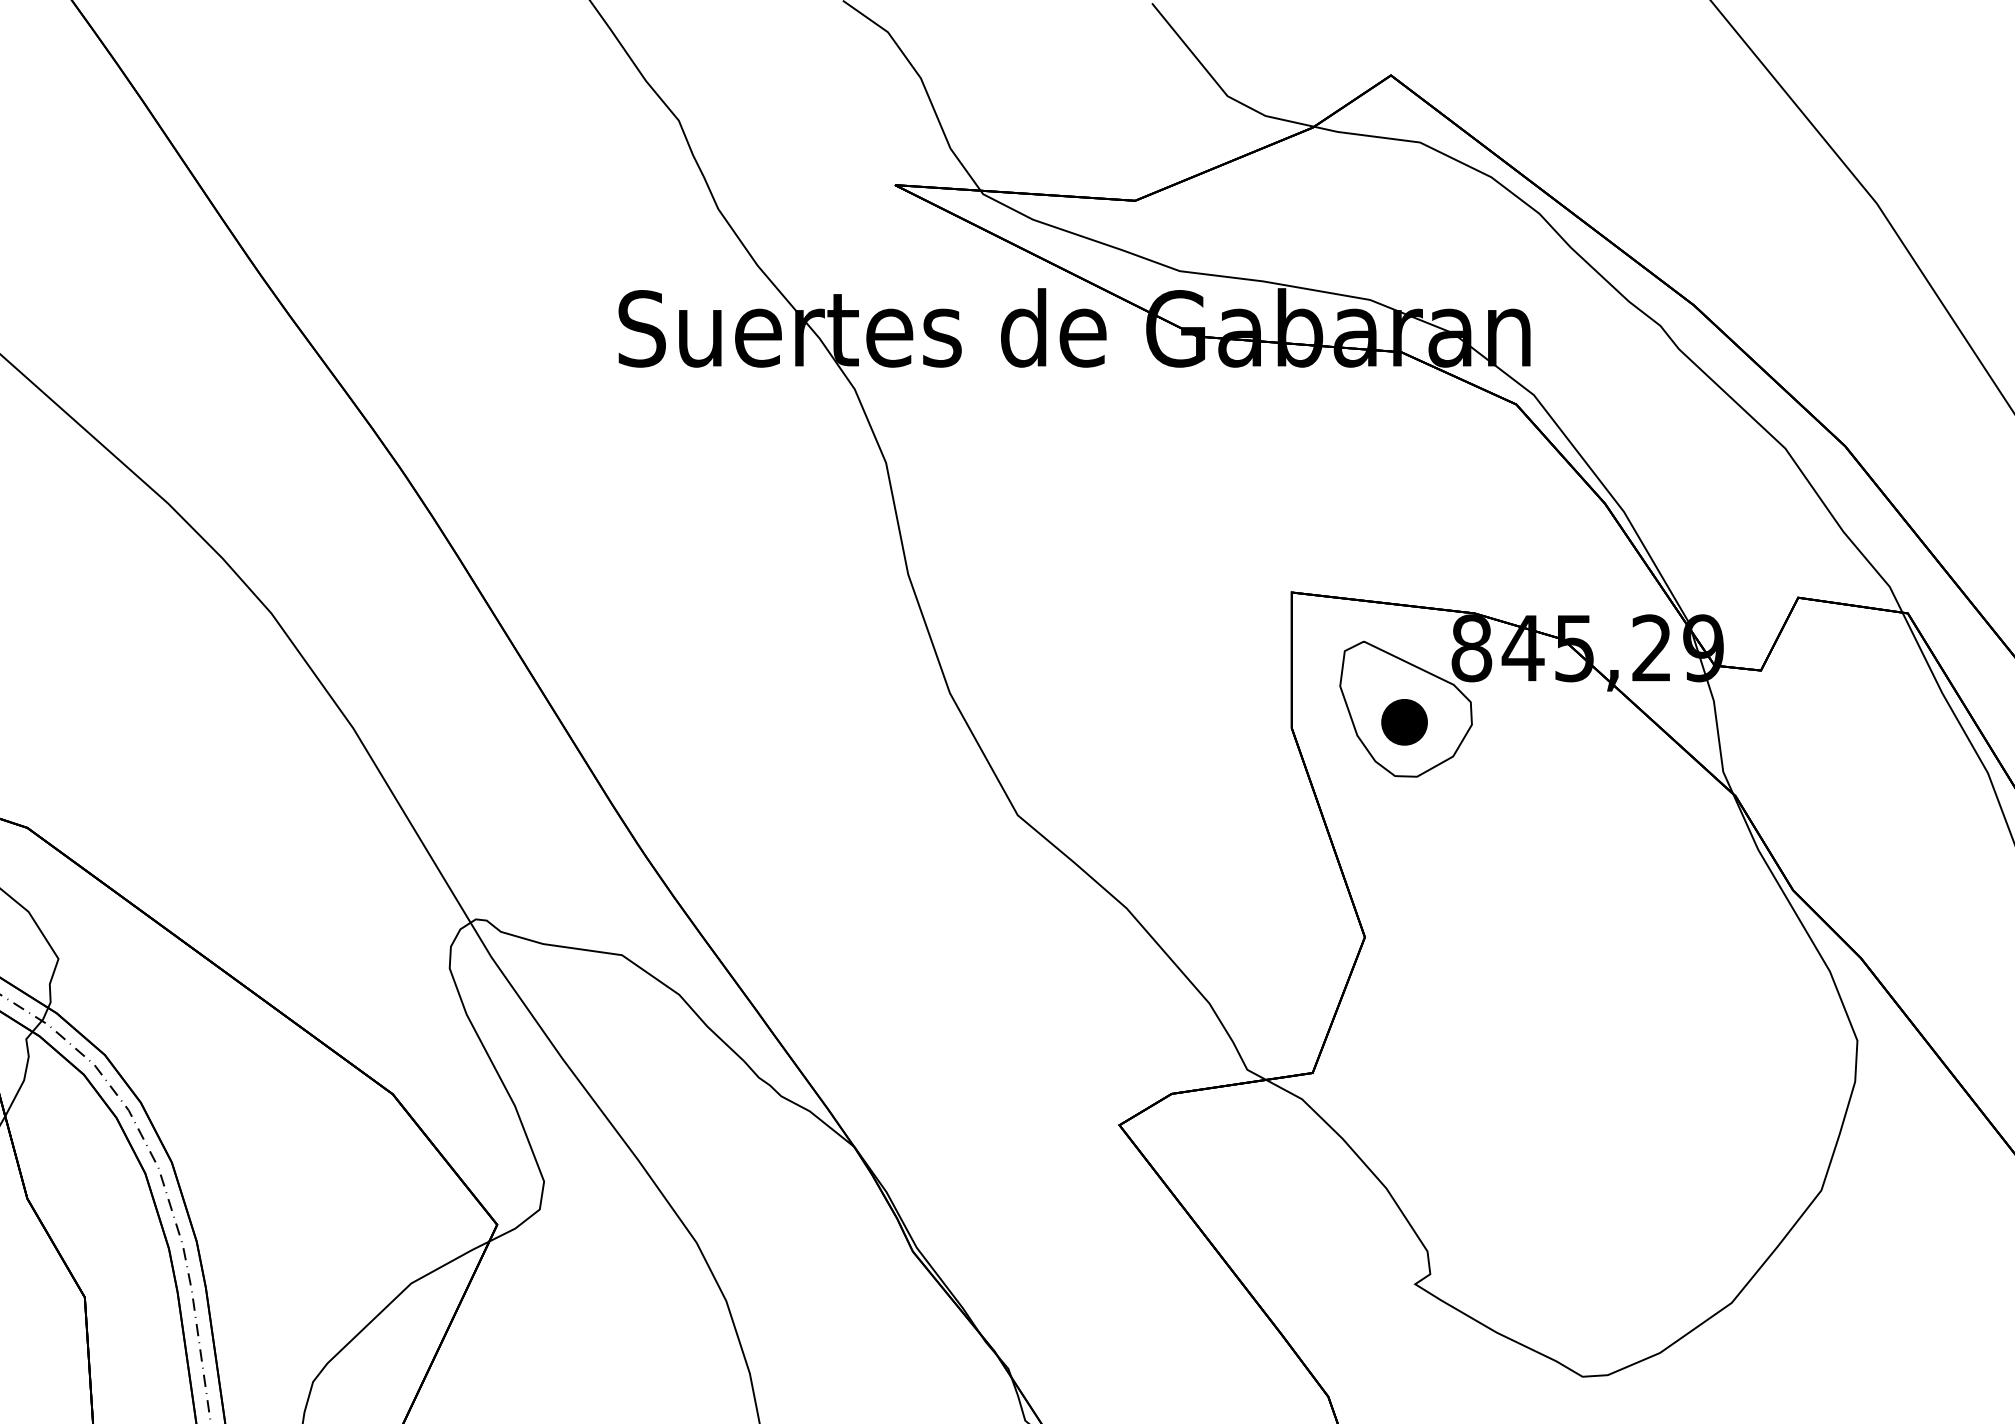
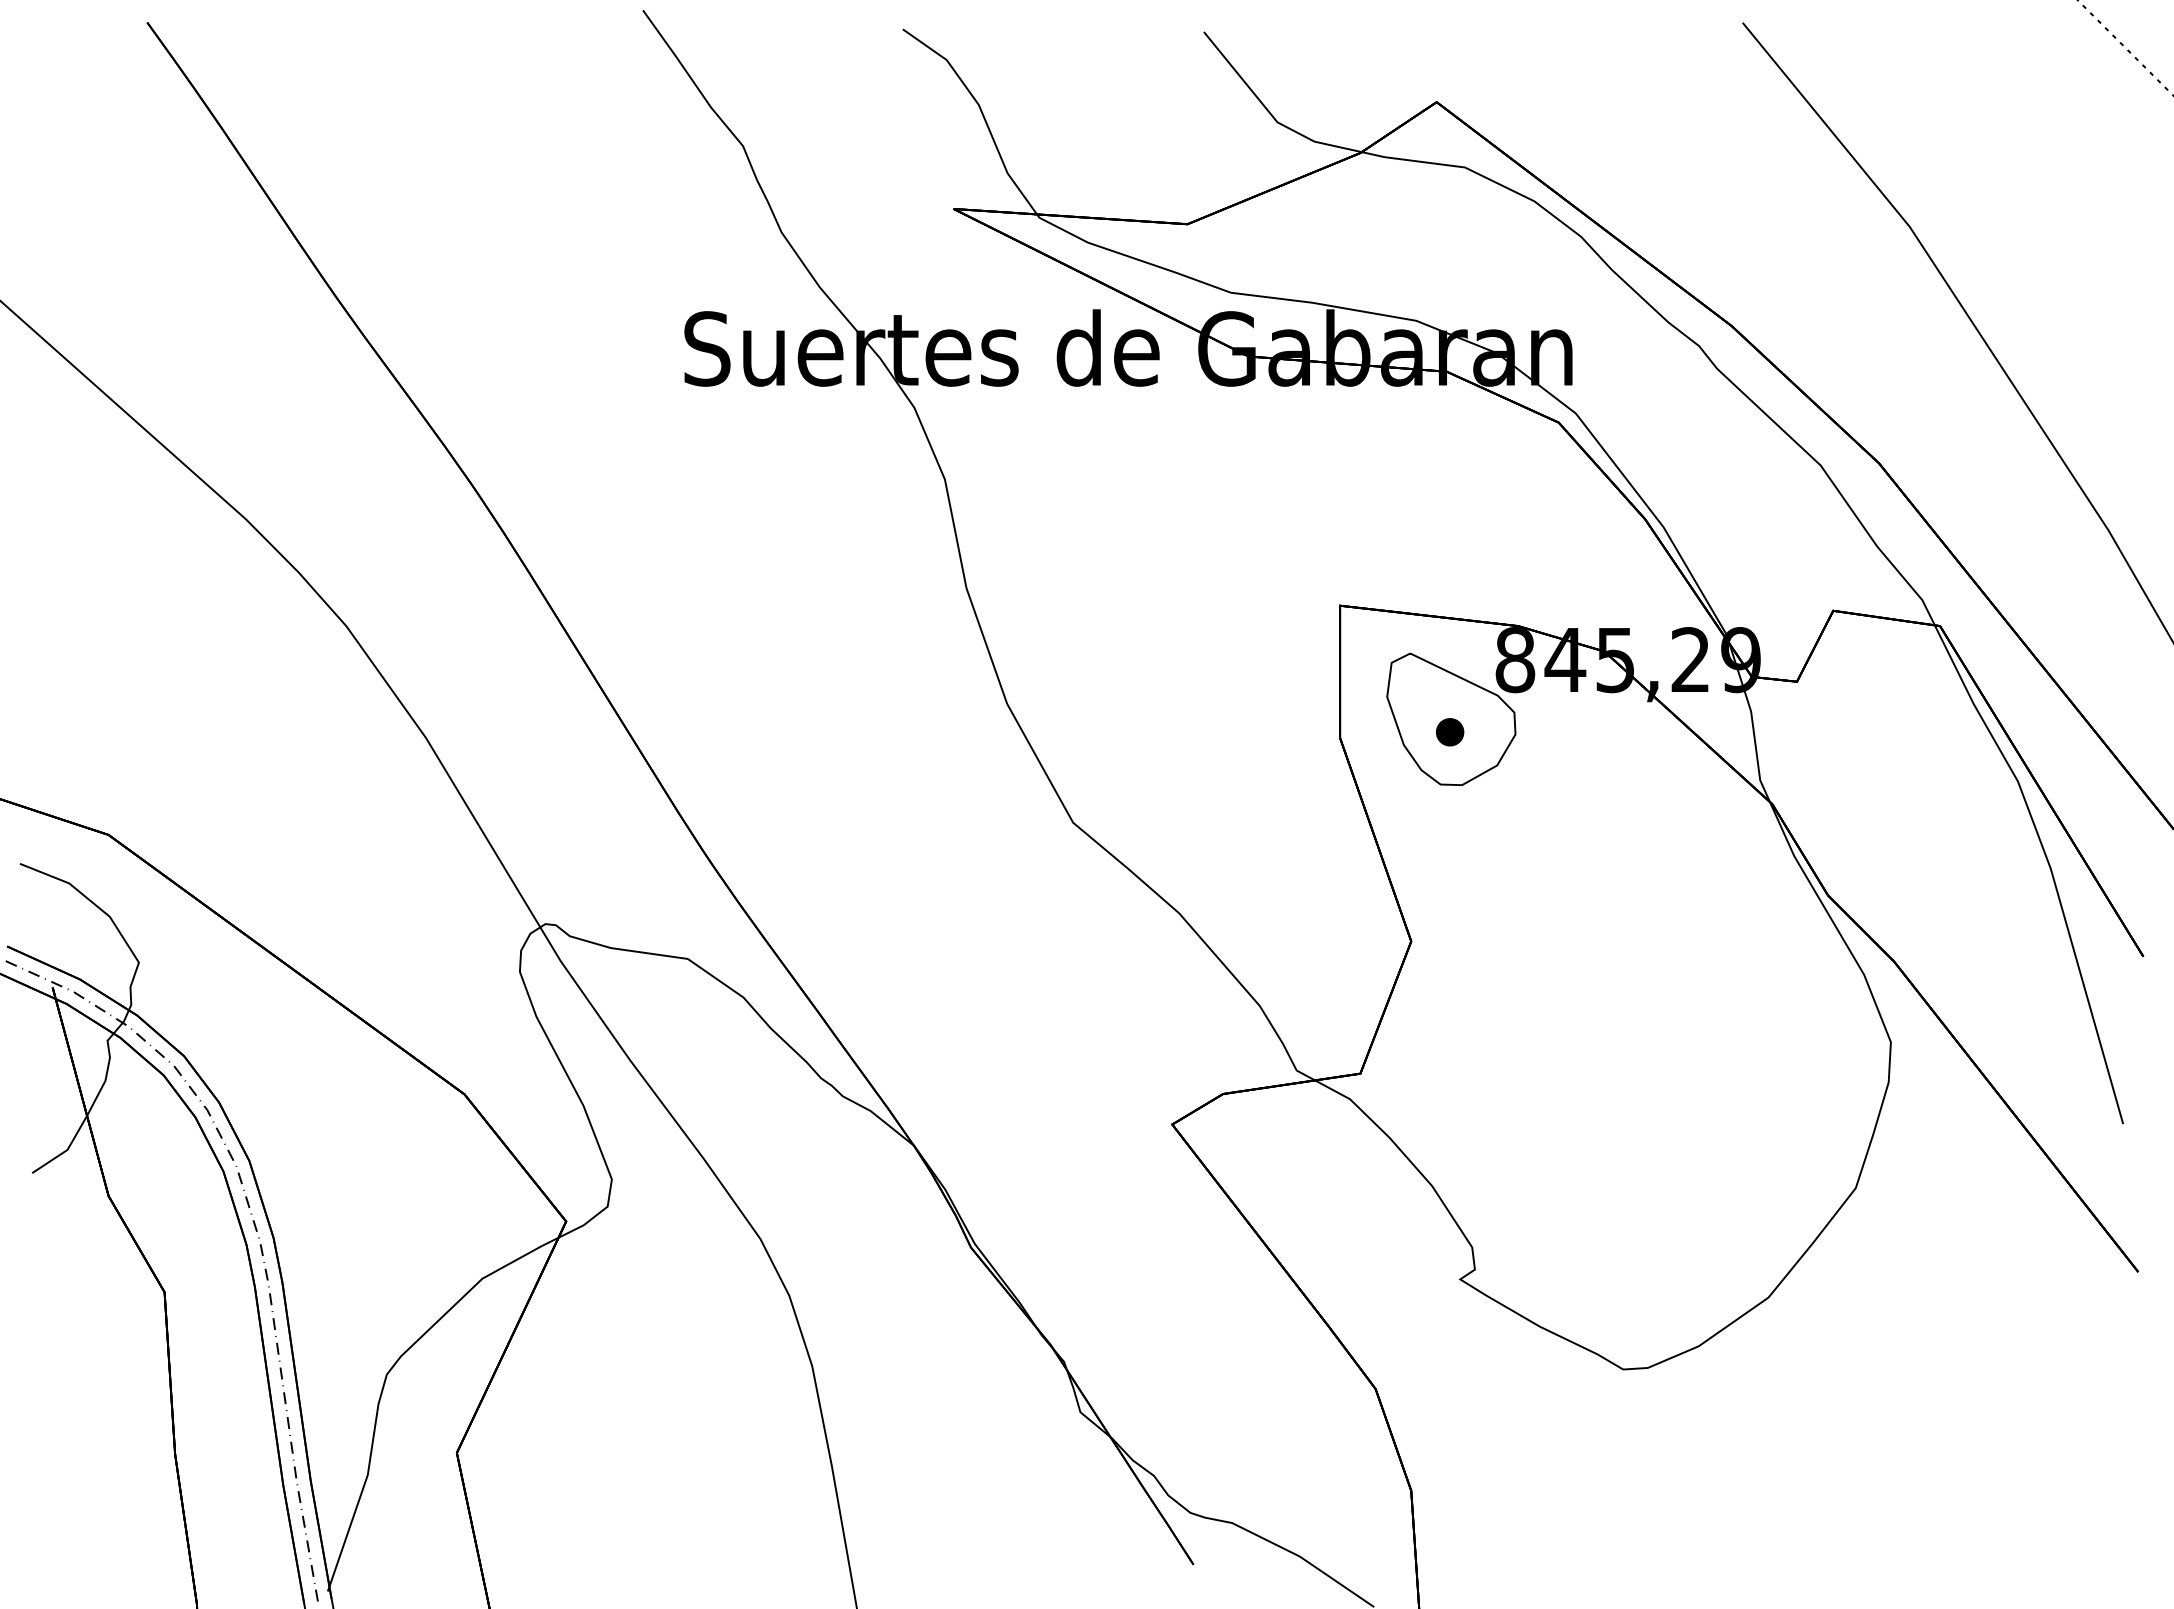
part: (1405, 722) -> (1450, 732), size x0.62

